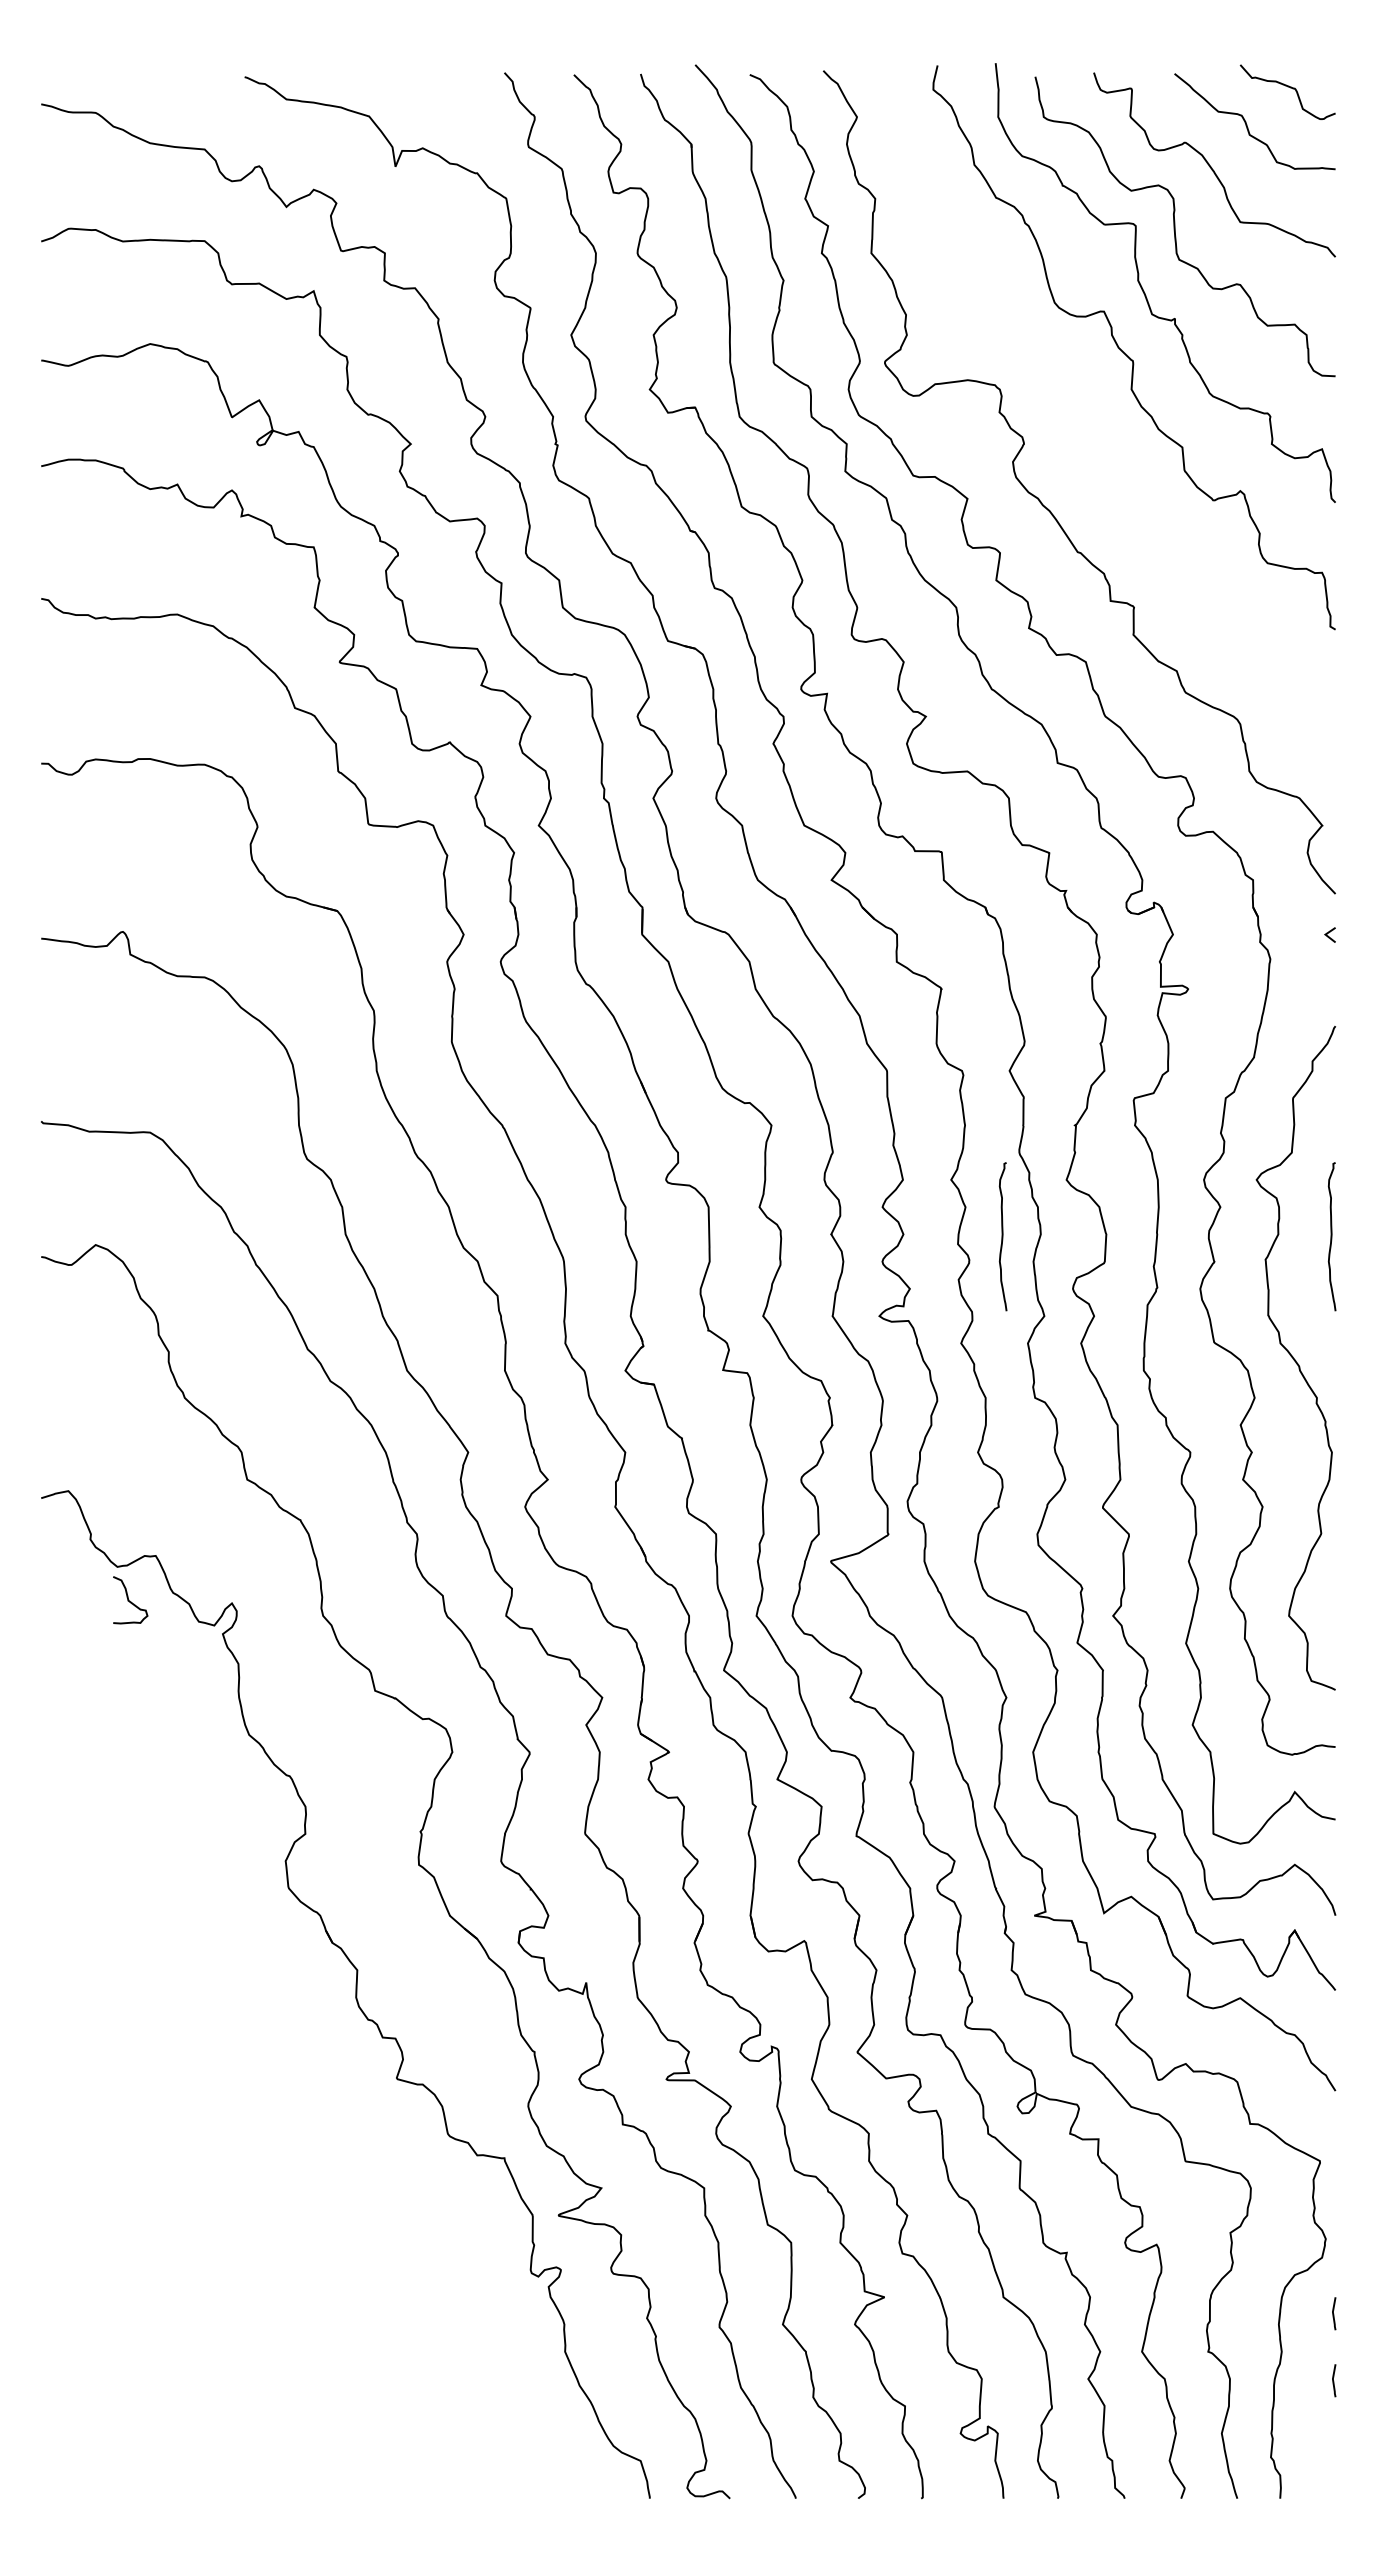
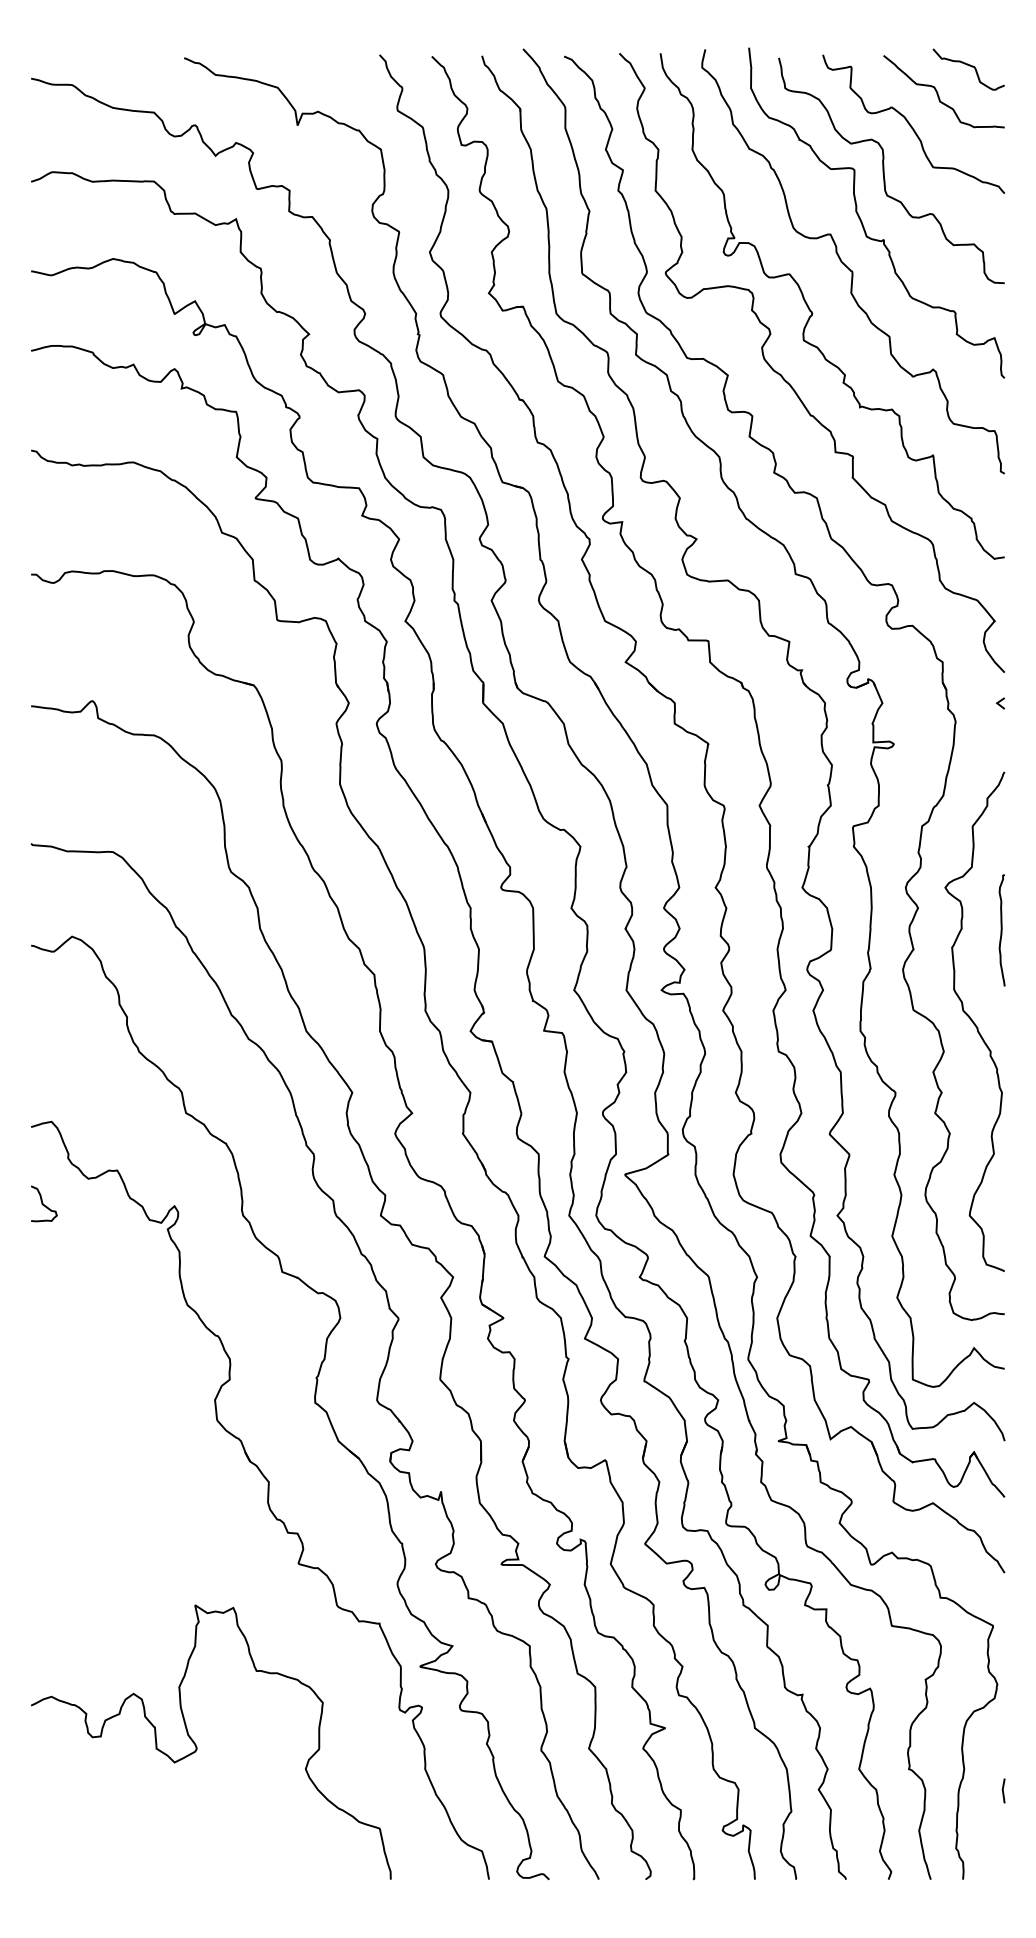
curve: (1080, 415) -> (812, 312), added
curve: (1002, 1236) -> (754, 930), removed
curve: (129, 1600) -> (43, 1204), moved
curve: (1333, 2313) -> (1003, 1740), removed
curve: (261, 2320) -> (196, 1745), added

